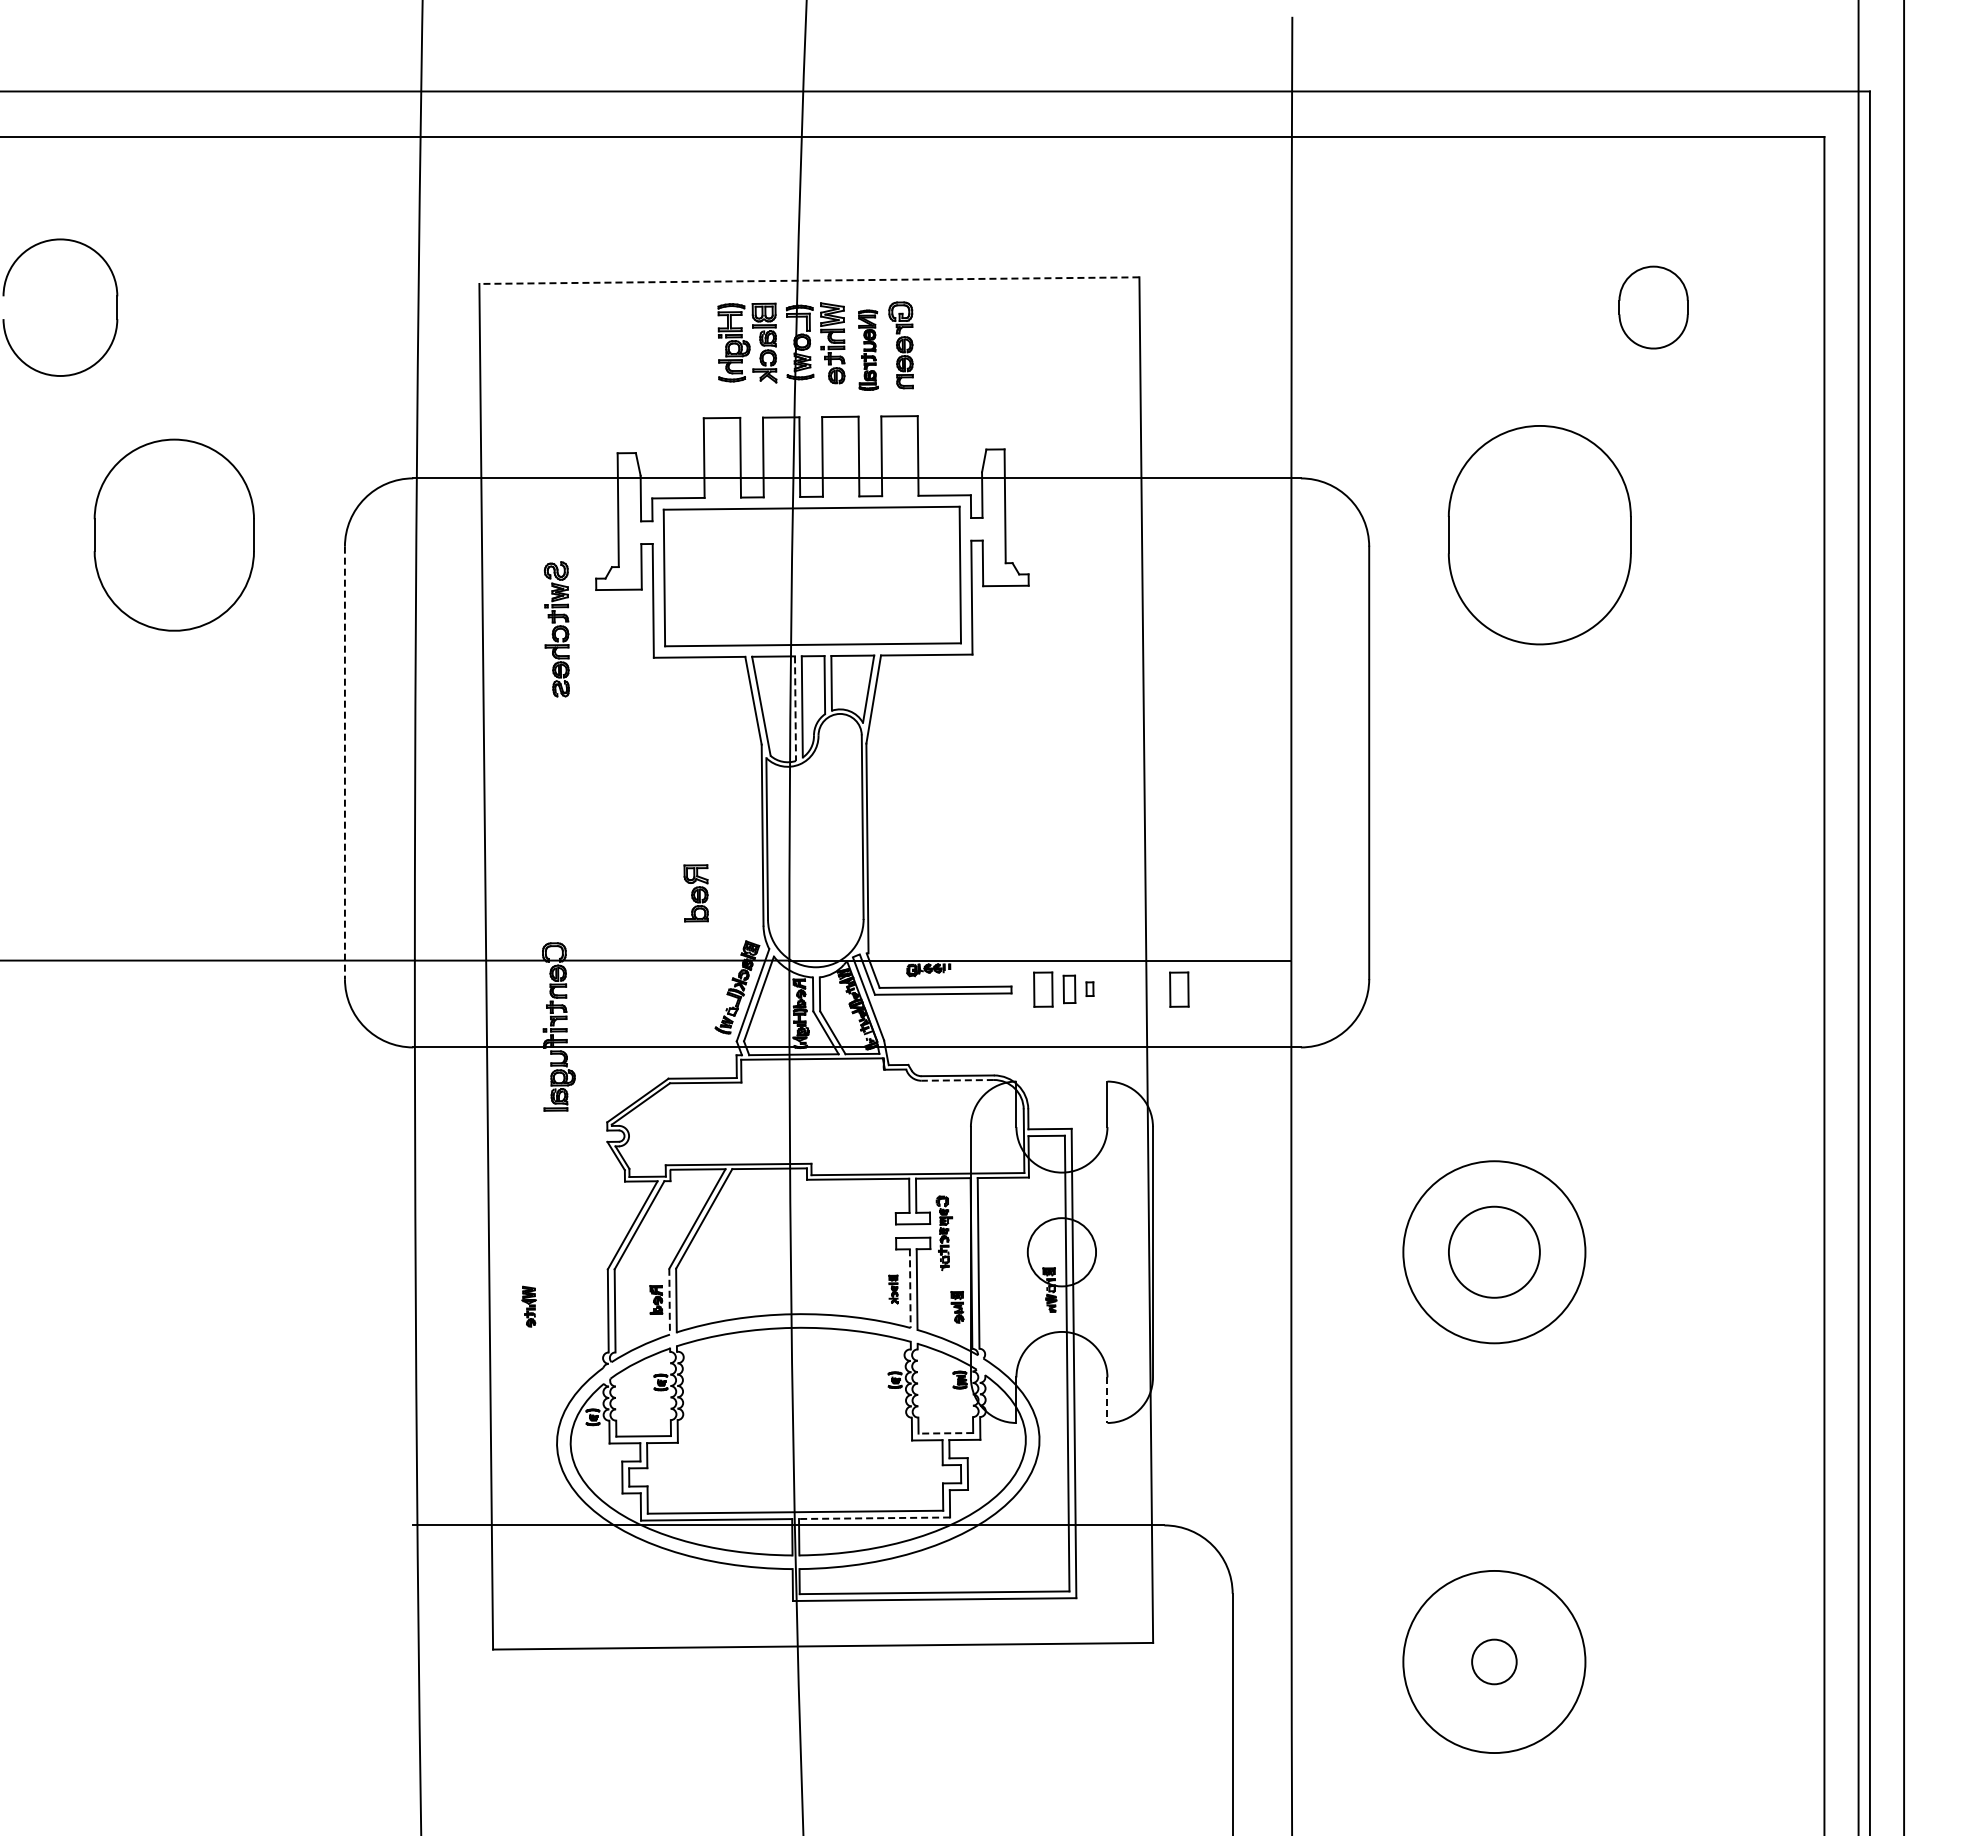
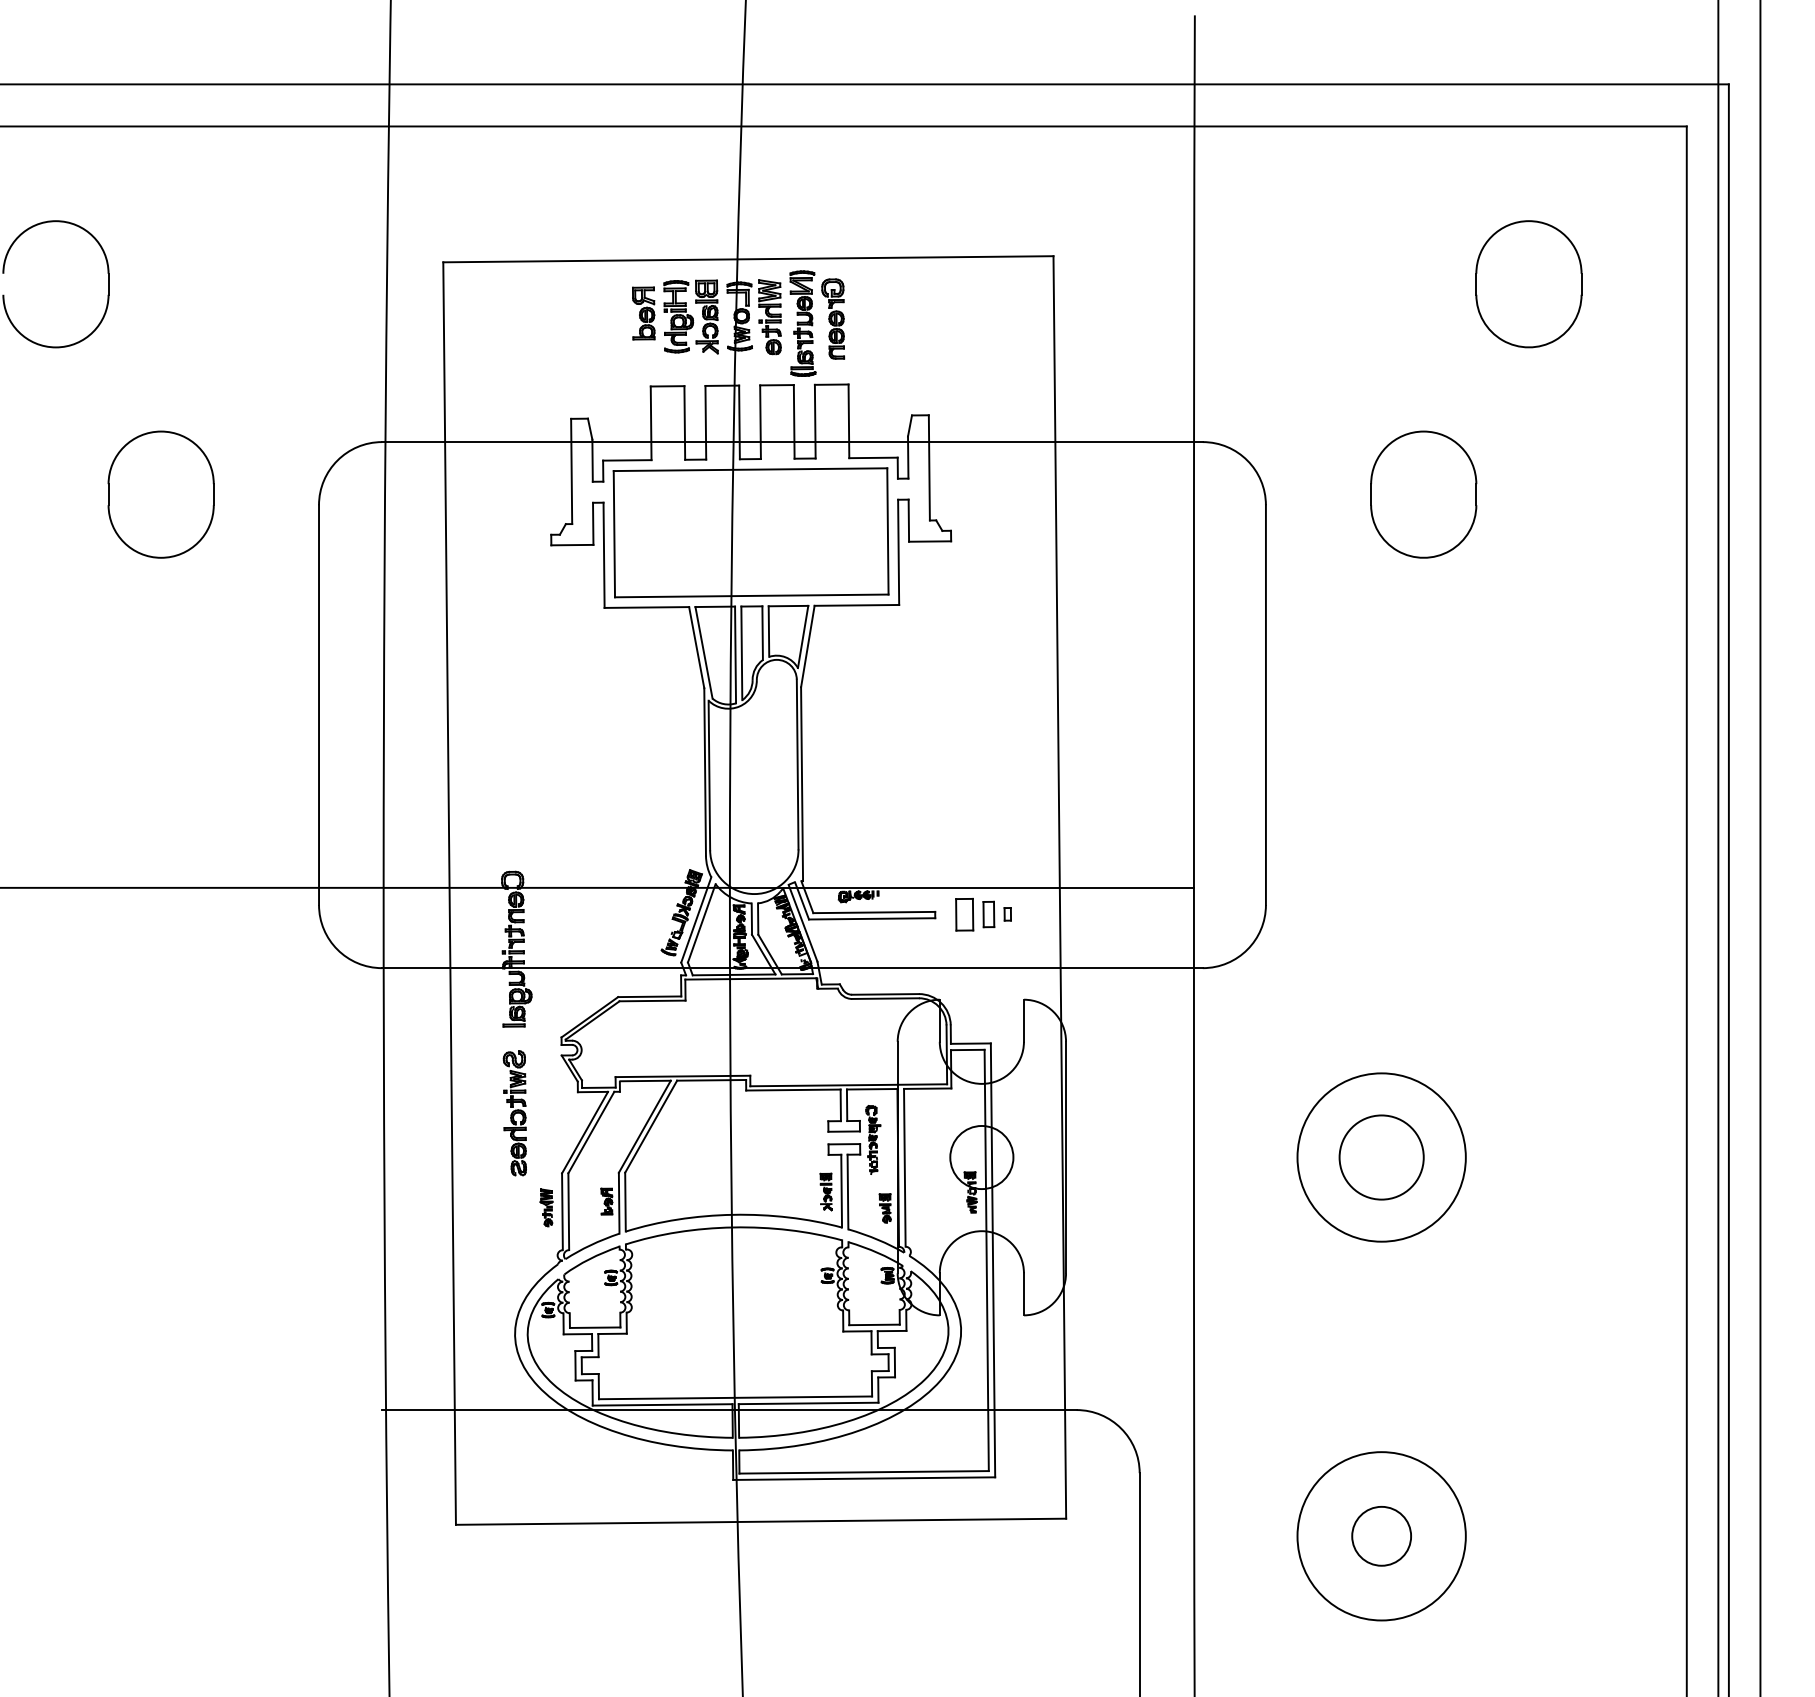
line: (808, 280) -> (747, 259), dashed -> solid
part: (1653, 307) -> (1528, 284), size x1.67
part: (868, 349) -> (803, 322), size x1.43
part: (173, 535) -> (160, 494), size x0.71
part: (1539, 535) -> (1423, 494), size x0.62
part: (556, 629) -> (514, 1113), moved
line: (795, 709) -> (735, 655), dashed -> solid
line: (344, 763) -> (318, 705), dashed -> solid
part: (695, 893) -> (643, 313), moved
part: (1179, 989) -> (1090, 914), removed
line: (957, 1080) -> (885, 998), dashed -> solid
part: (893, 1289) -> (826, 1191), size x1.43
line: (910, 1289) -> (841, 1191), dashed -> solid
line: (669, 1301) -> (619, 1203), dashed -> solid
part: (528, 1306) -> (546, 1207), moved
line: (1107, 1400) -> (1023, 1294), dashed -> solid
line: (945, 1433) -> (874, 1325), dashed -> solid
line: (874, 1518) -> (808, 1403), dashed -> solid
circle: (1494, 1661) -> (1381, 1535), size x1.43

